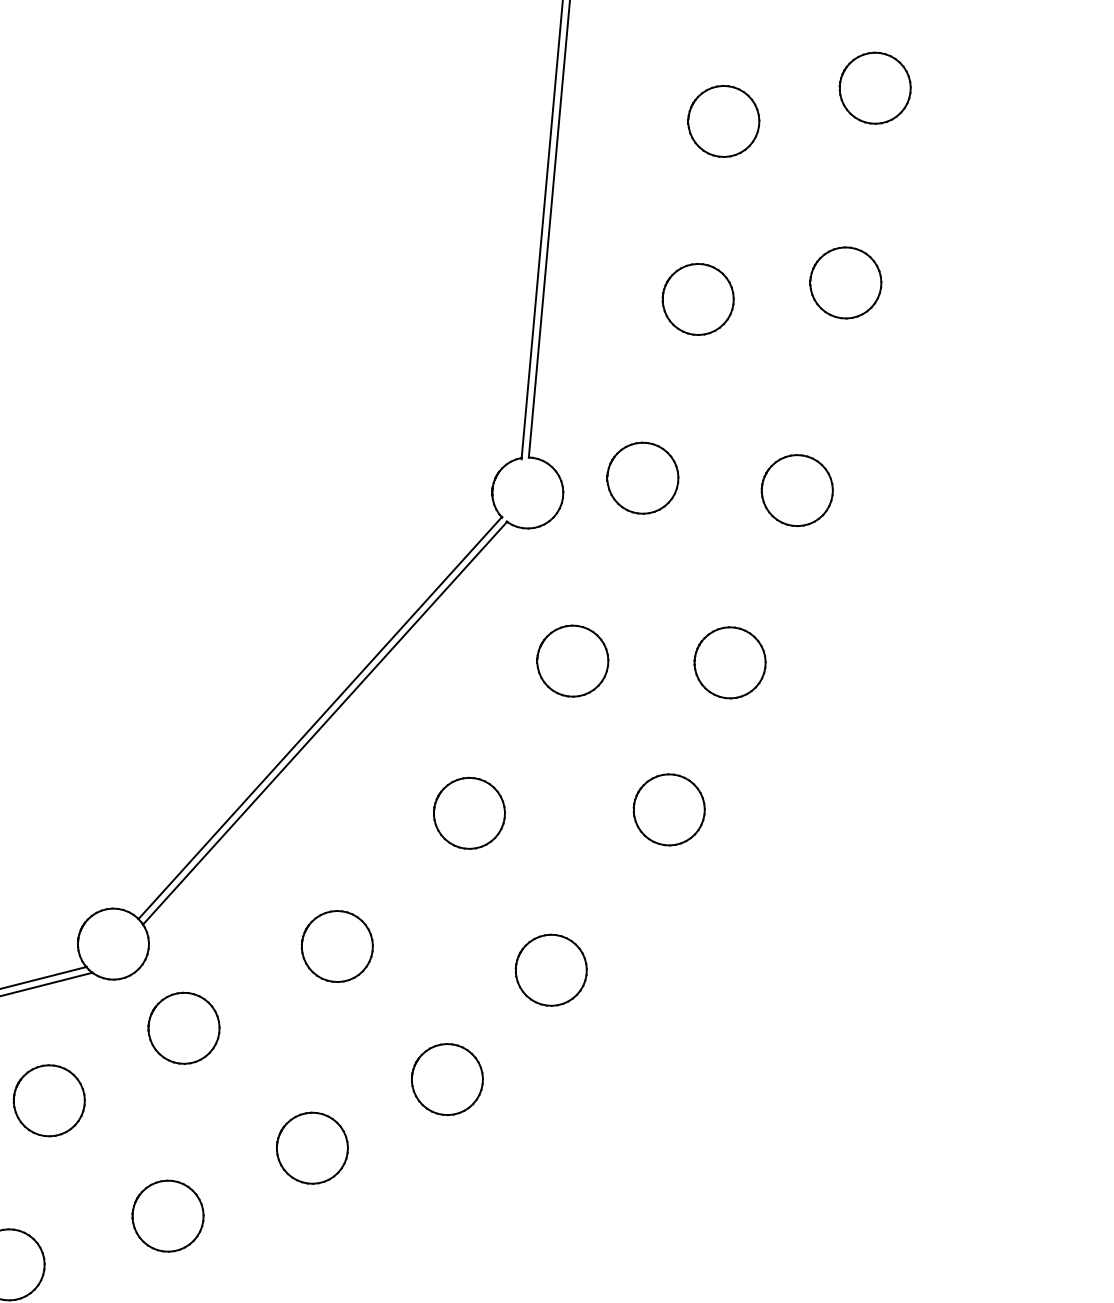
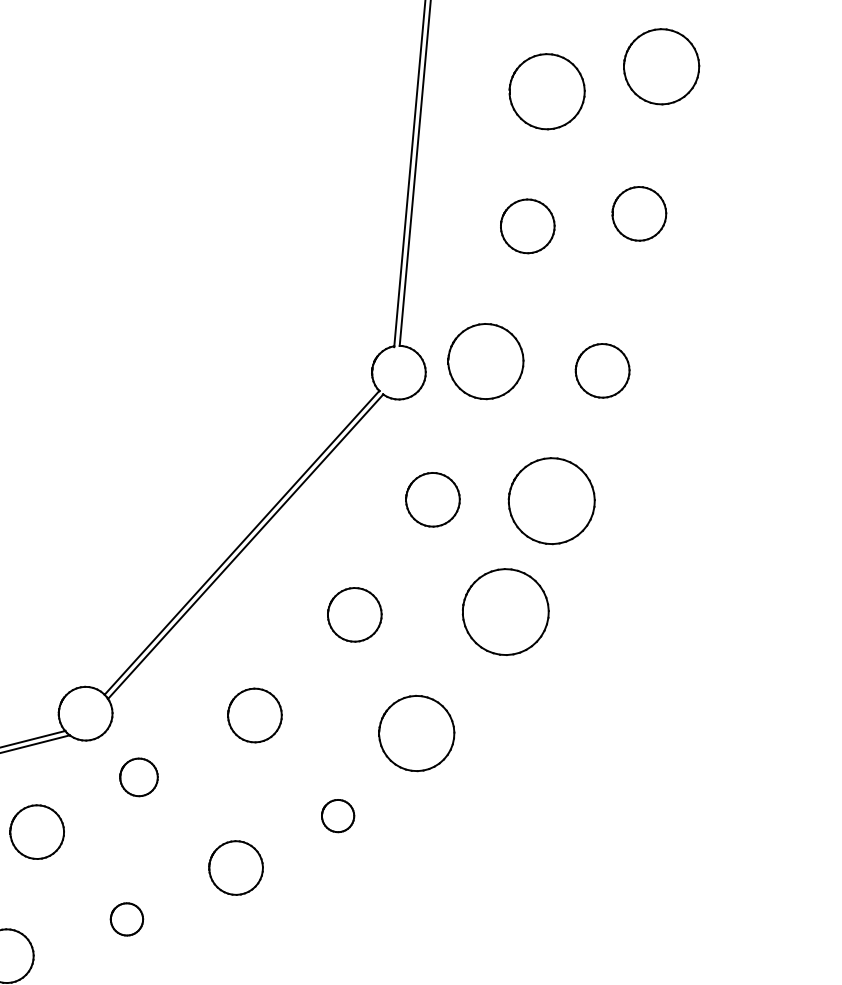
part: (875, 87) -> (661, 66), size x1.4
part: (723, 121) -> (546, 91), size x1.4
part: (642, 478) -> (485, 361), size x1.4
part: (729, 662) -> (551, 500), size x1.6
part: (668, 810) -> (505, 612), size x1.6
part: (551, 970) -> (416, 733), size x1.4
part: (183, 1028) -> (138, 777), size x0.7
part: (446, 1078) -> (337, 815), size x0.6
part: (167, 1216) -> (126, 919), size x0.6

